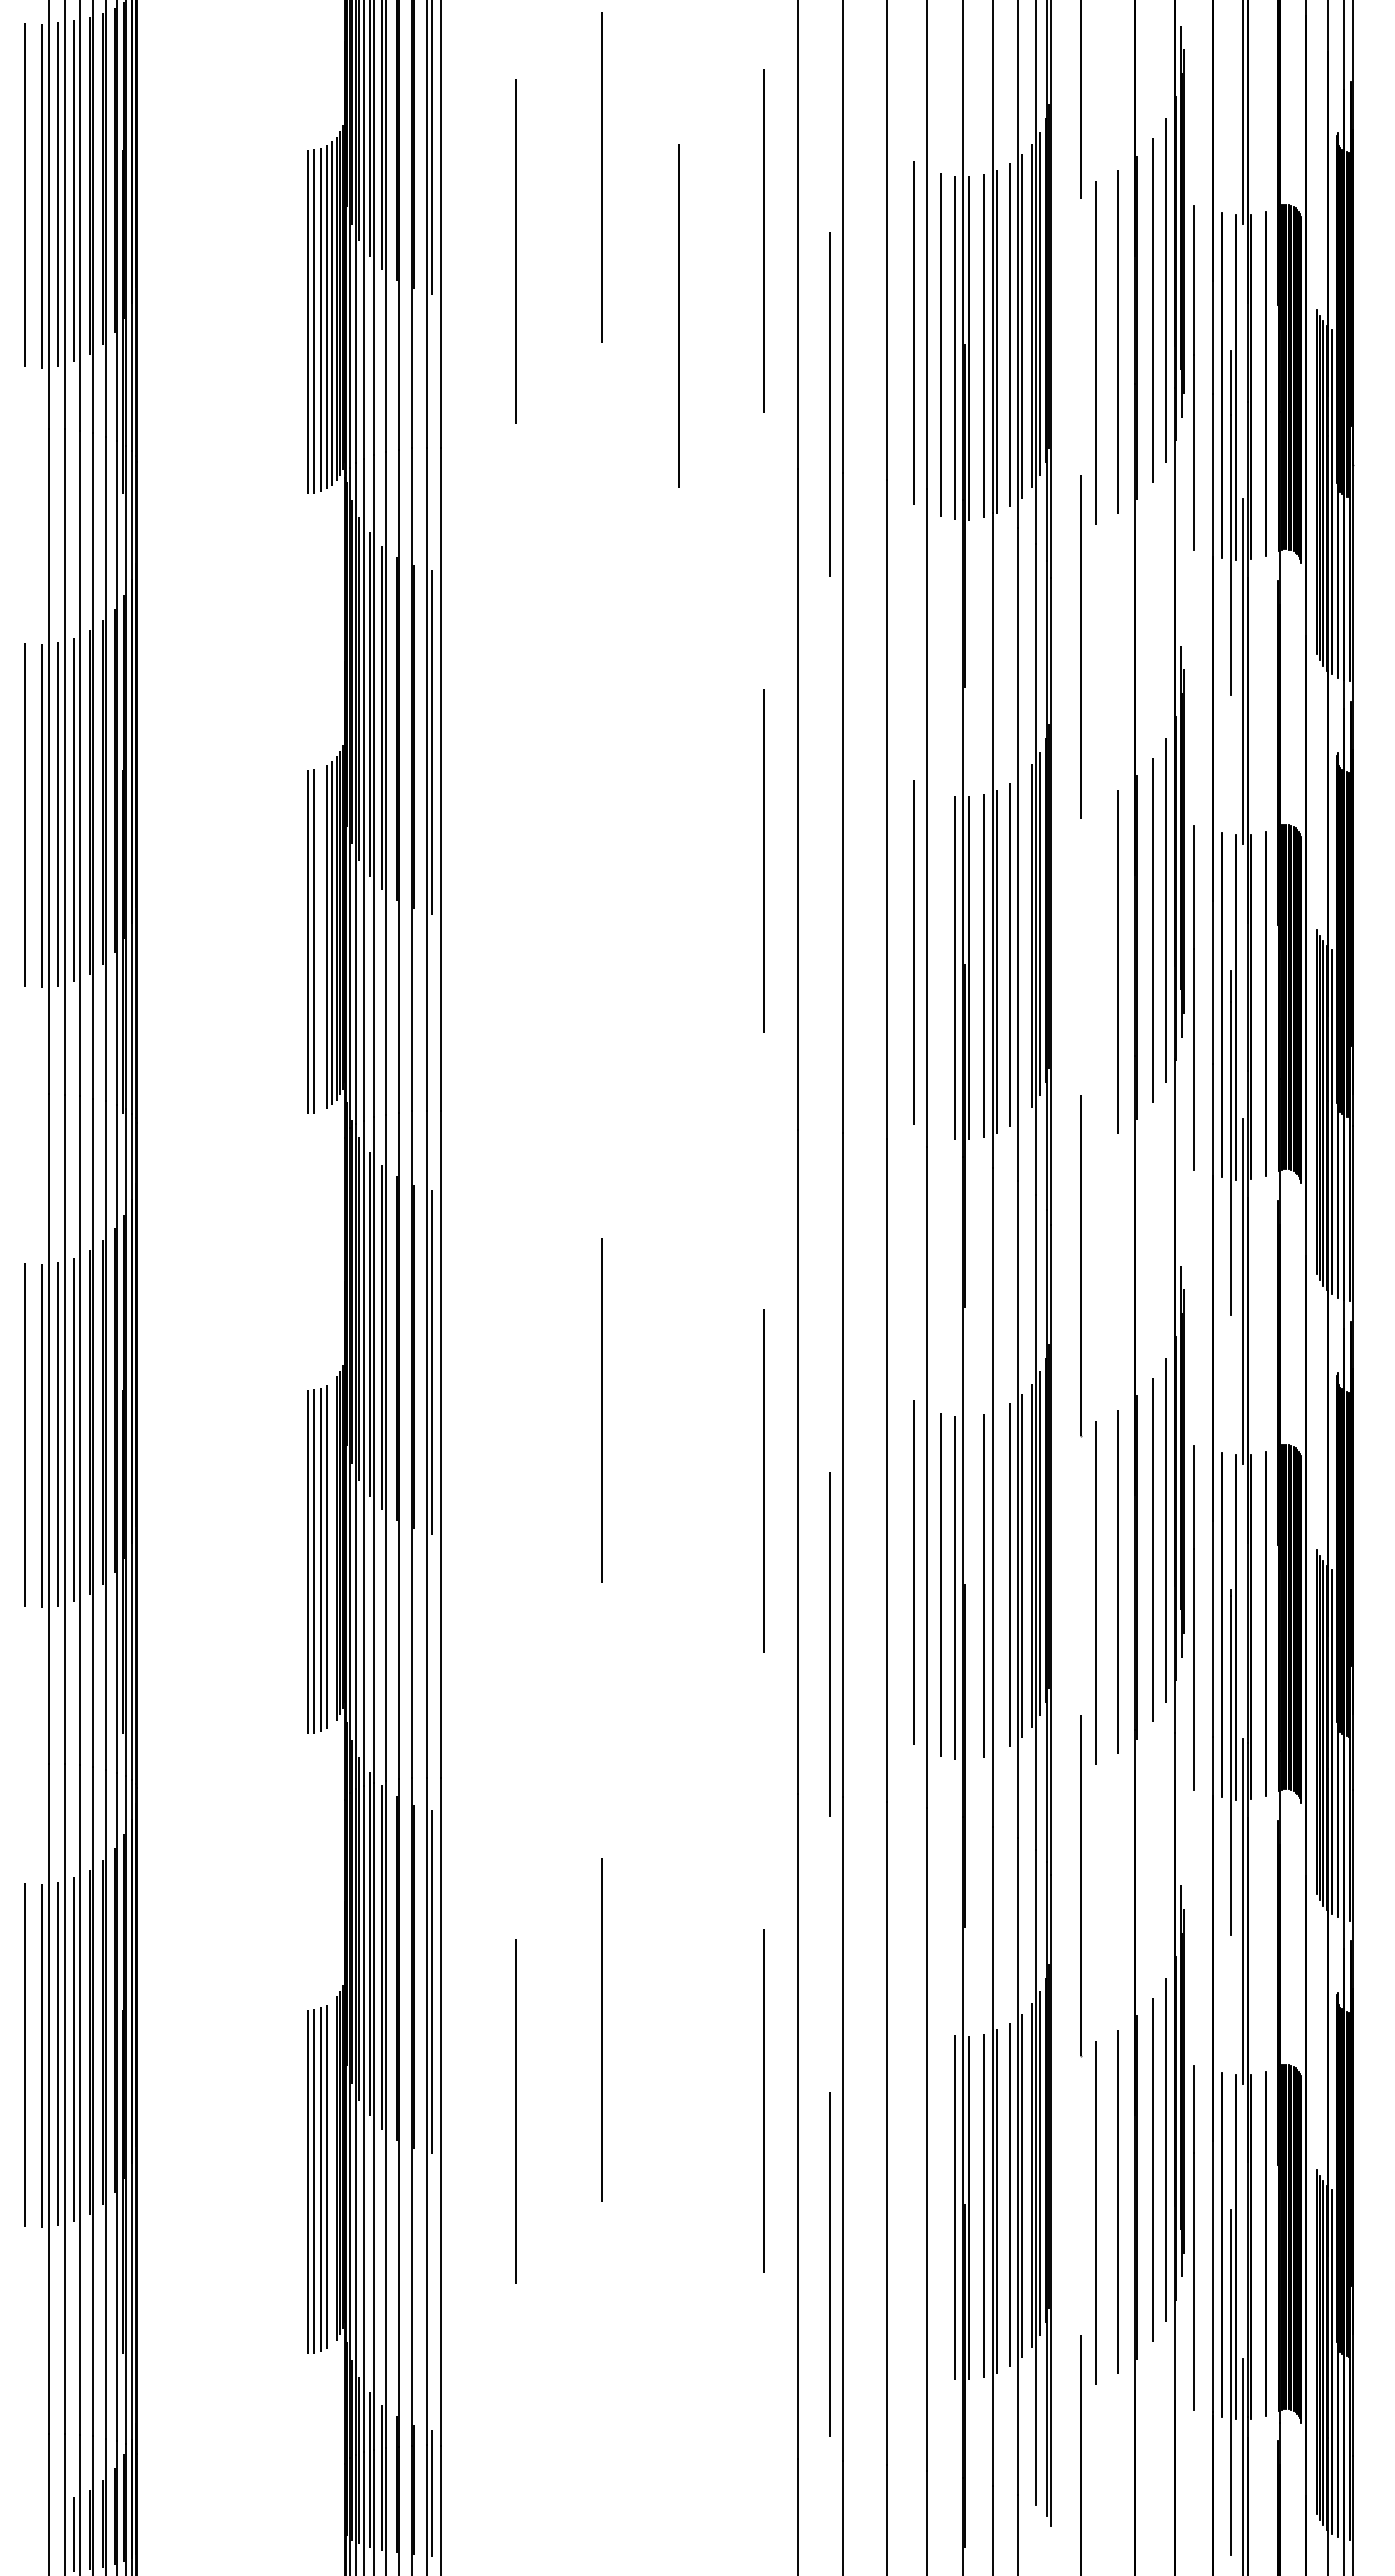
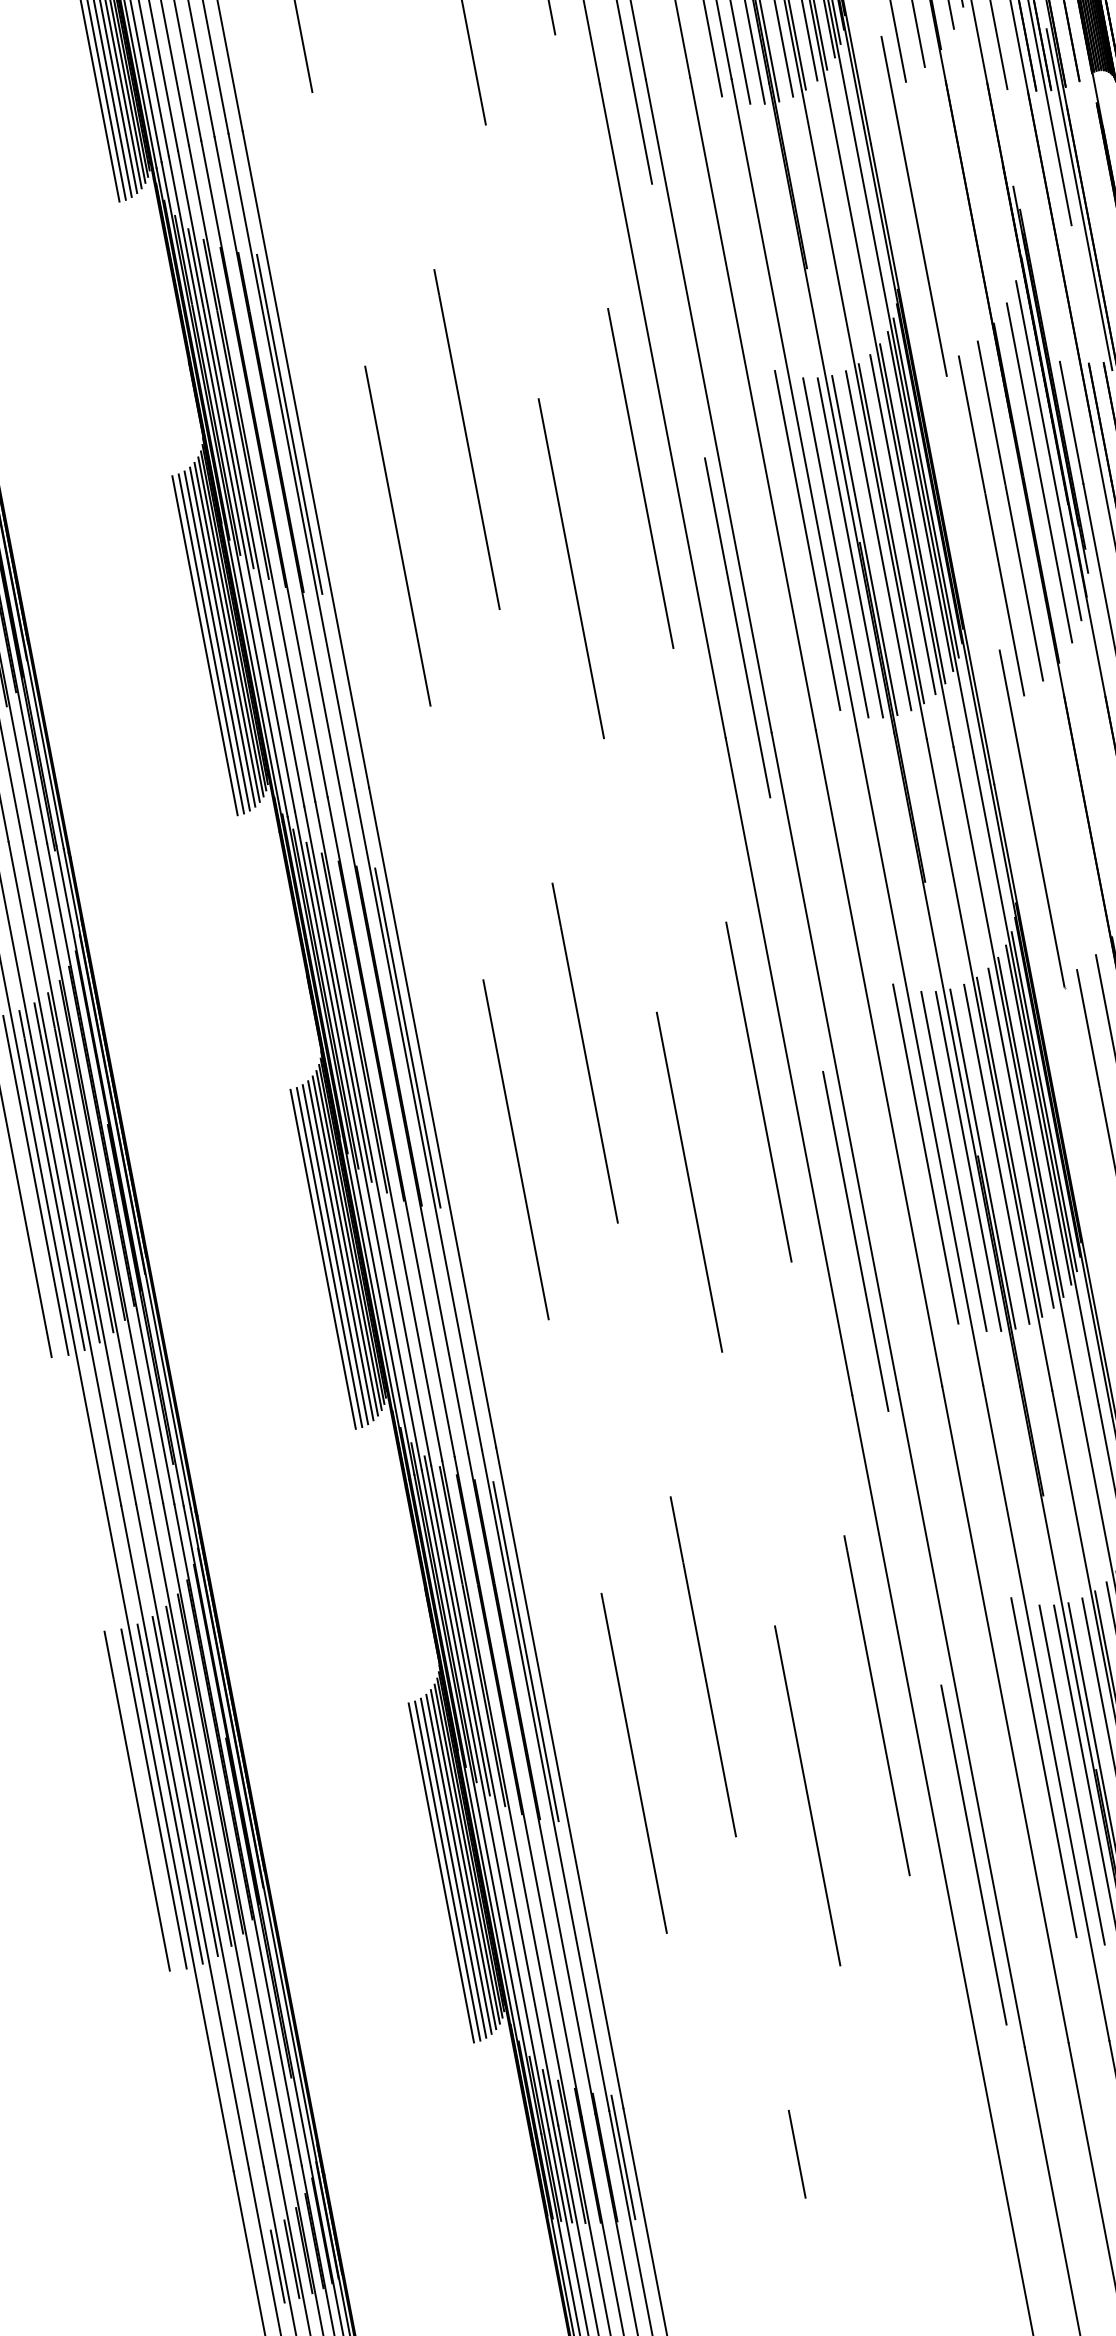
line: (601, 790) -> (466, 439), added
line: (515, 871) -> (397, 536), added
line: (679, 935) -> (571, 568), added
line: (320, 939) -> (217, 640), added
line: (1021, 946) -> (912, 514), added
line: (940, 964) -> (835, 547), added
line: (1095, 972) -> (990, 525), added
line: (829, 1024) -> (737, 627), added
line: (516, 1491) -> (516, 1149), added
line: (331, 1552) -> (344, 1245), added
line: (678, 1555) -> (688, 1182), added
line: (997, 1581) -> (1009, 1147), added
line: (969, 1587) -> (983, 1158), added
line: (331, 2172) -> (463, 1859), added
line: (678, 2175) -> (807, 1795), added
line: (914, 2192) -> (1043, 1767), added
line: (940, 2204) -> (1071, 1774), added
line: (601, 2522) -> (797, 2154), added

